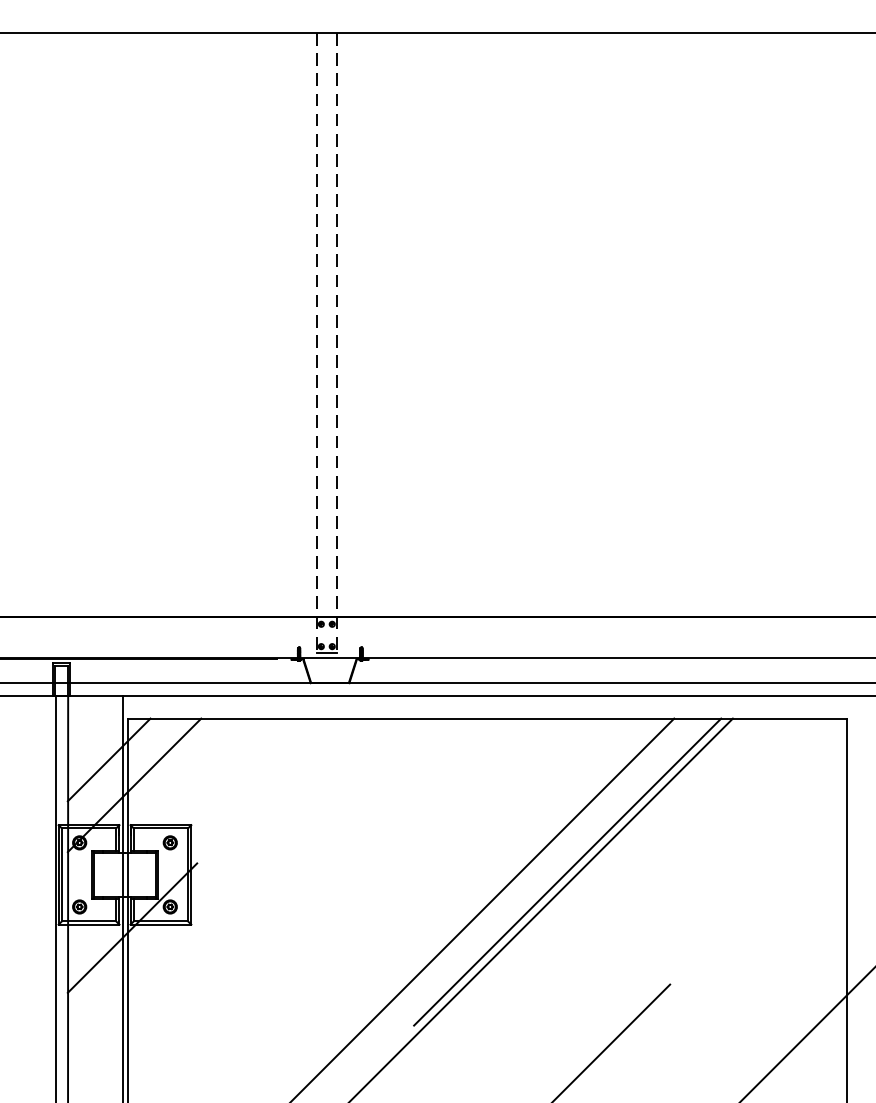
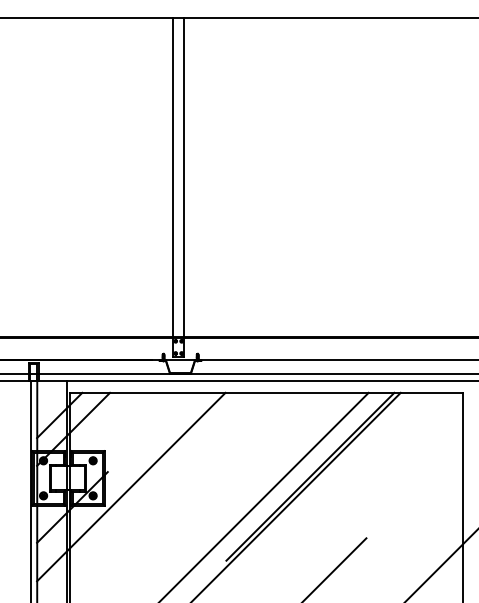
line: (317, 343) -> (173, 187), dashed -> solid
line: (337, 343) -> (184, 187), dashed -> solid
line: (240, 889) -> (131, 486), added

